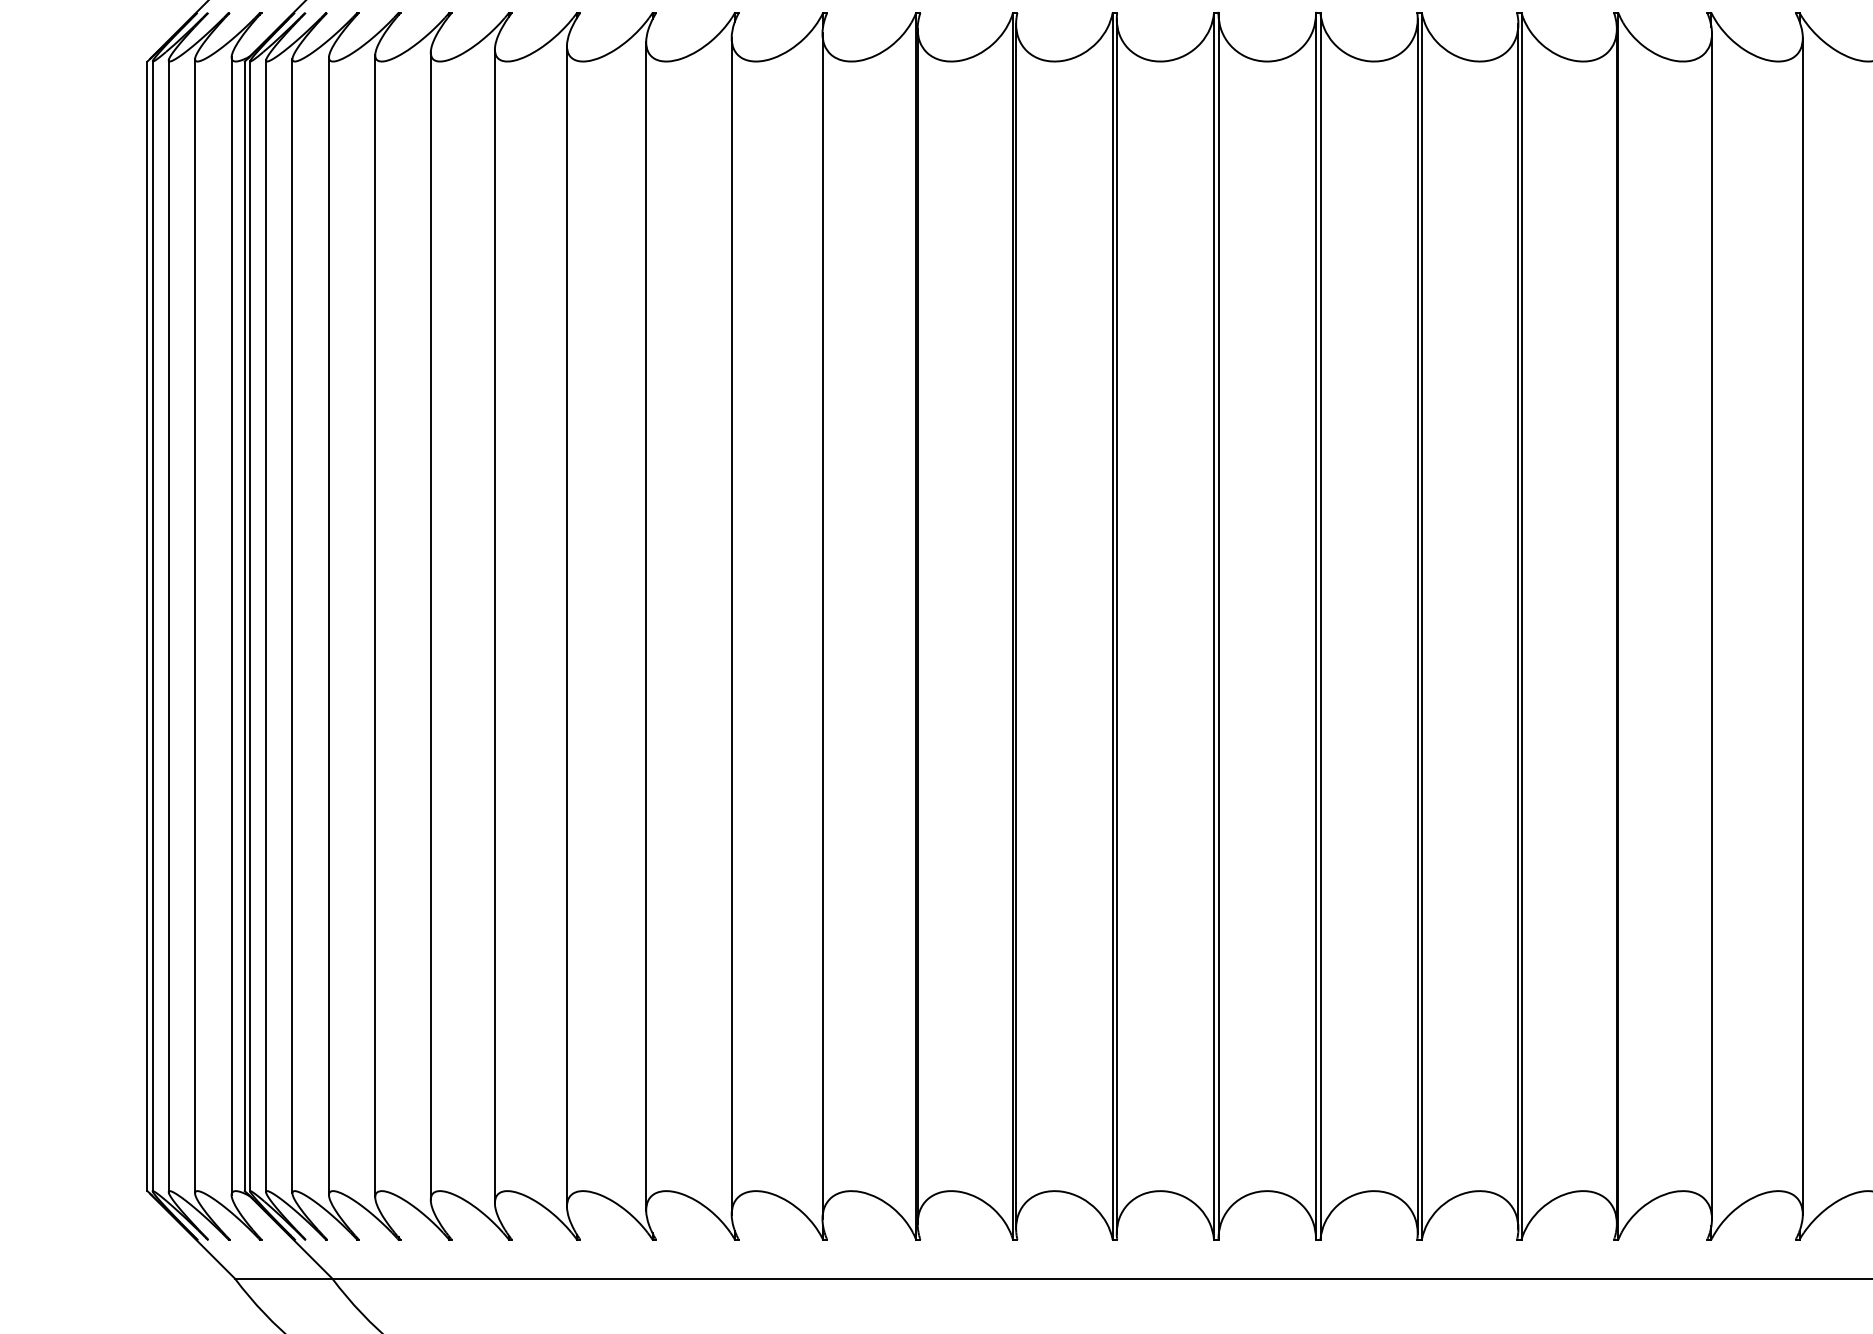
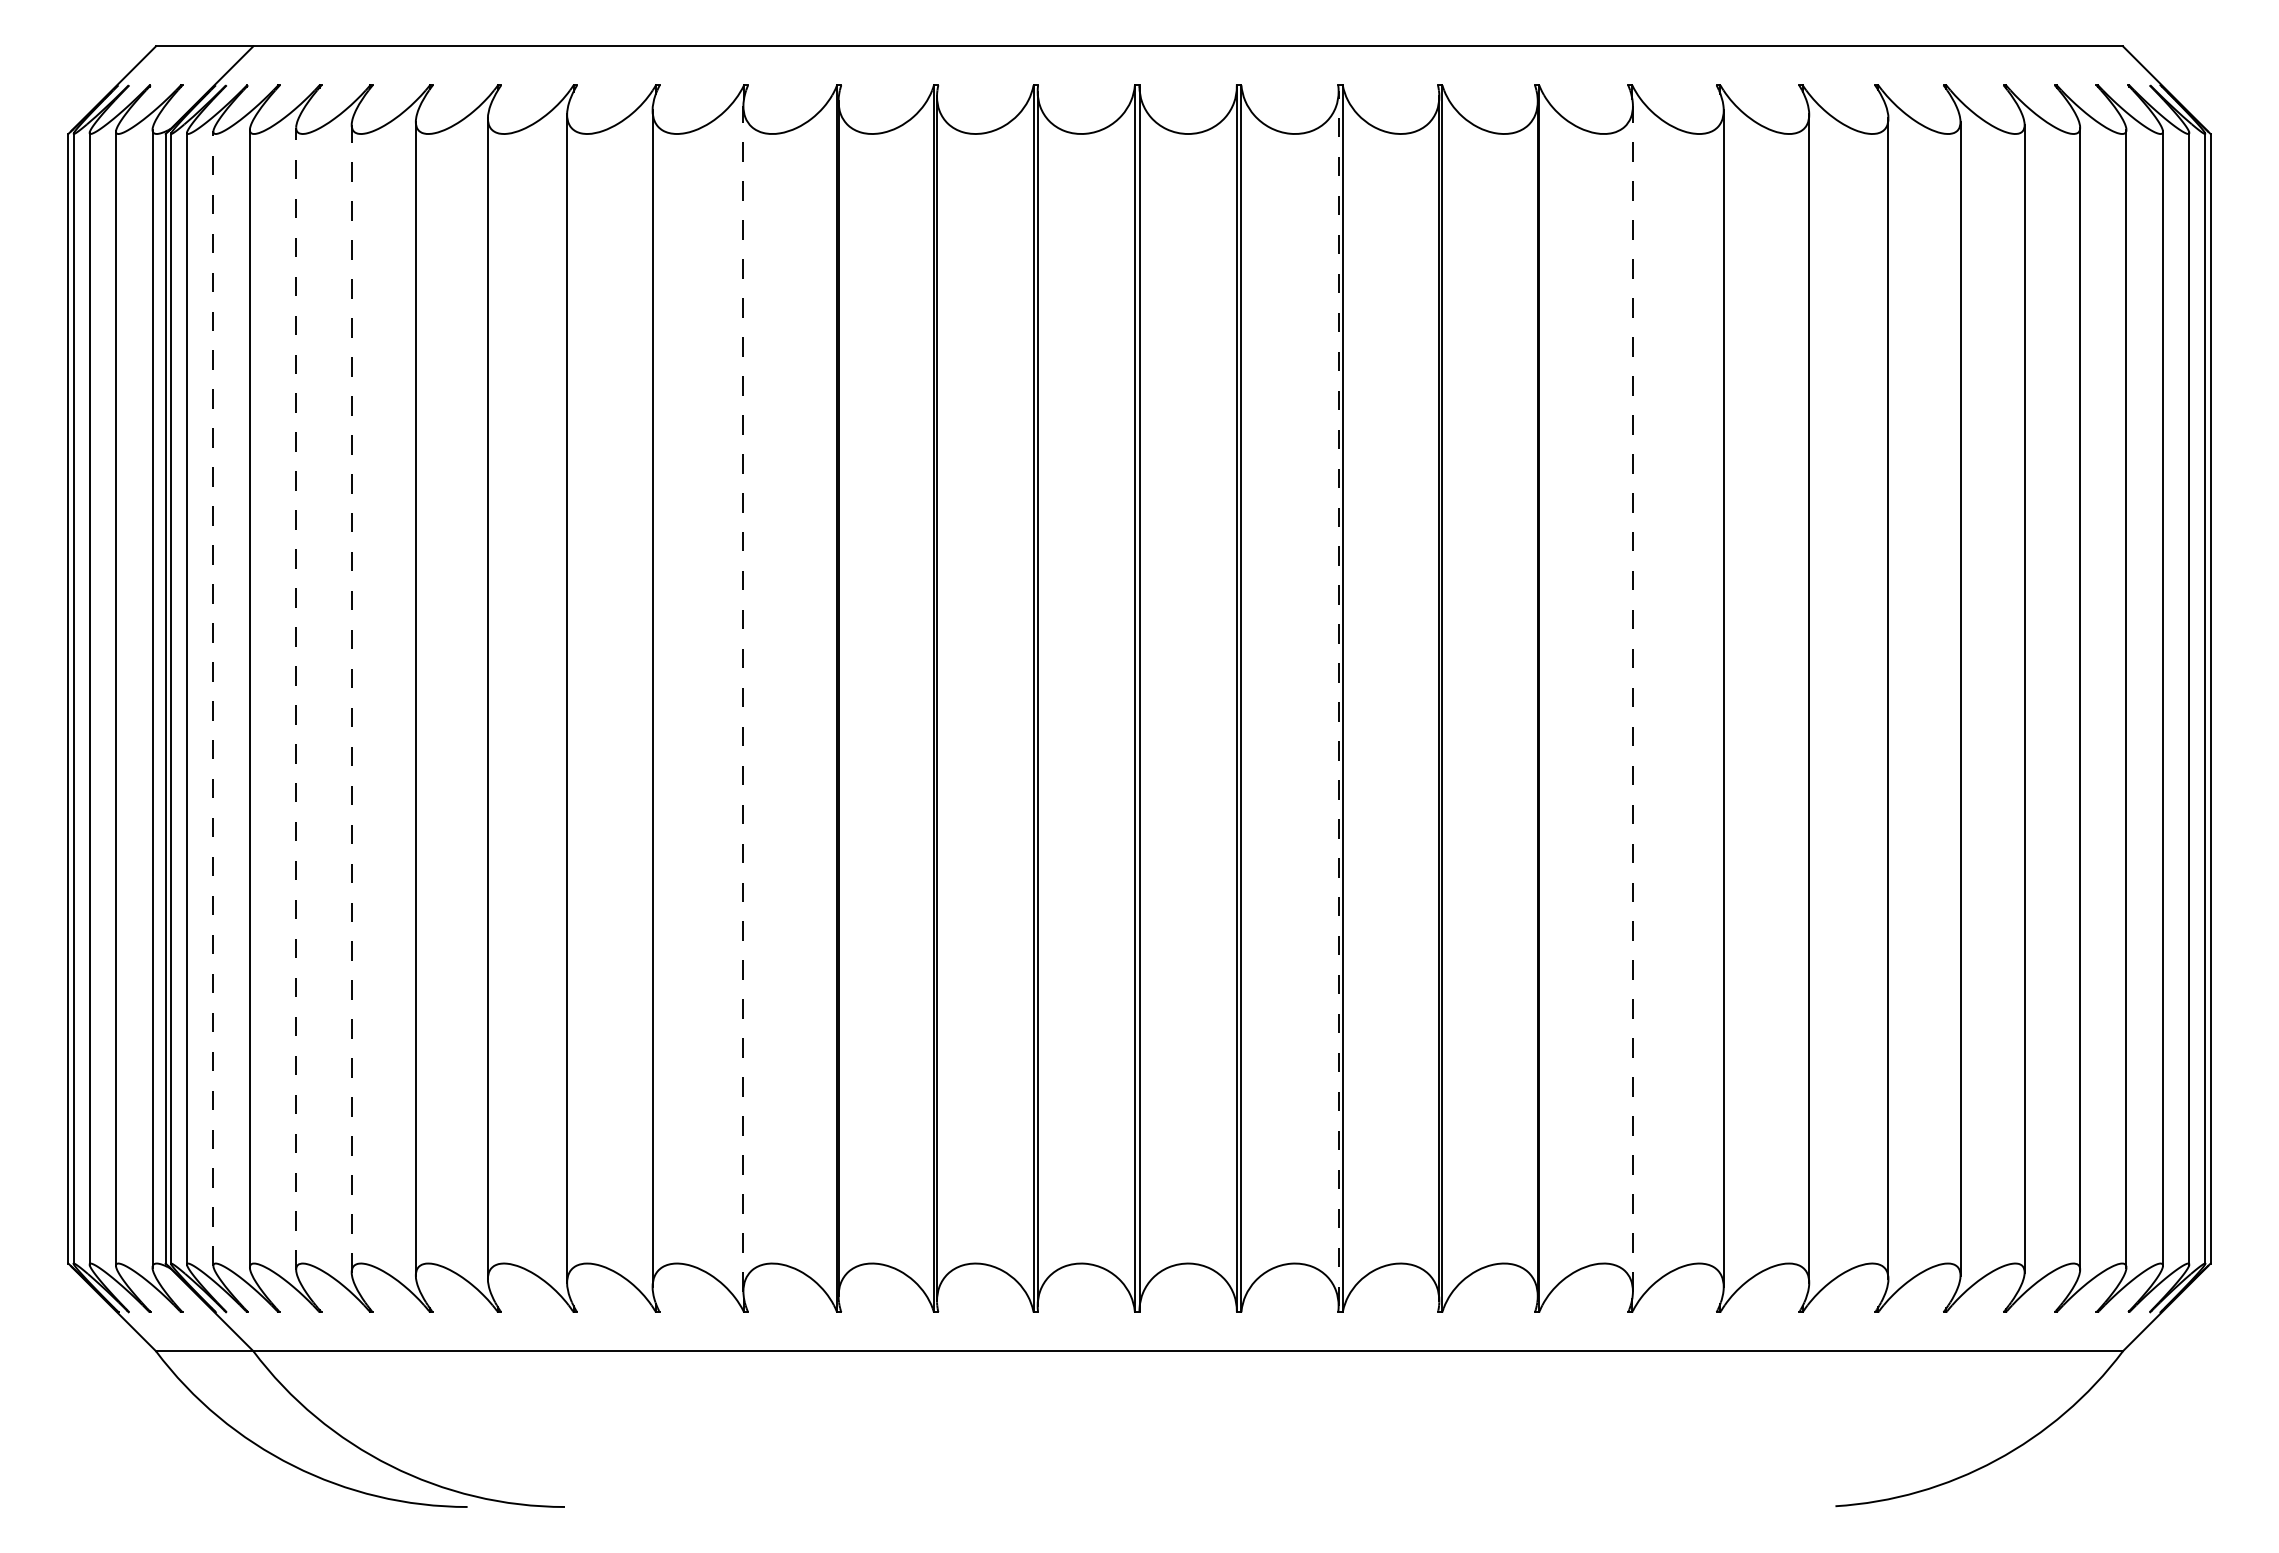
line: (292, 626) -> (213, 698), solid -> dashed
line: (375, 626) -> (296, 698), solid -> dashed
line: (430, 626) -> (351, 698), solid -> dashed
line: (822, 626) -> (743, 698), solid -> dashed
line: (1417, 626) -> (1338, 698), solid -> dashed
line: (1711, 626) -> (1632, 698), solid -> dashed

